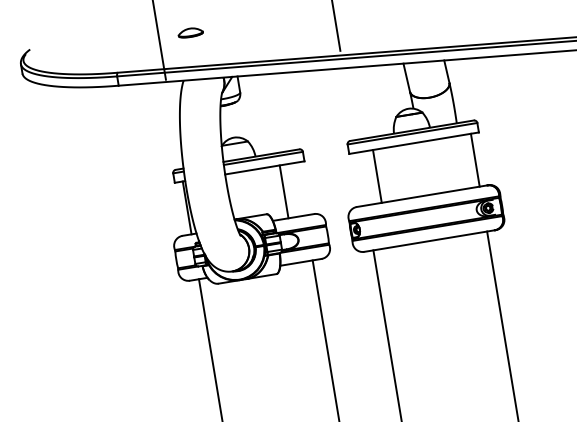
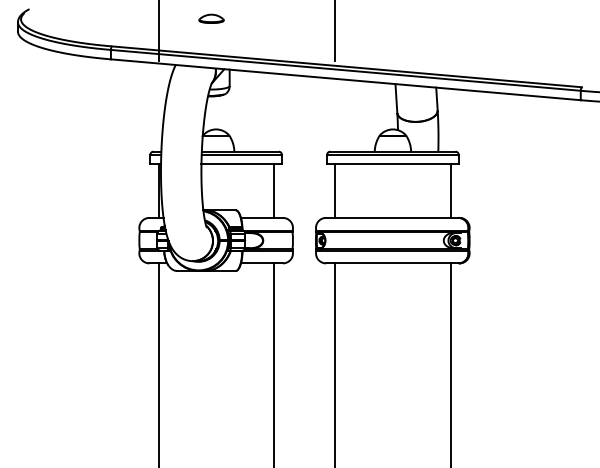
part: (190, 32) -> (211, 18), moved
line: (377, 175) -> (335, 190), moved
line: (283, 191) -> (273, 190), moved

